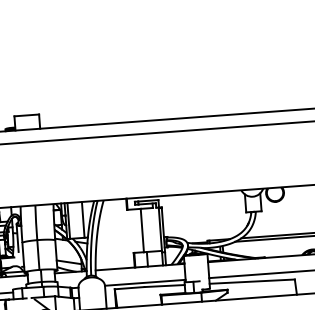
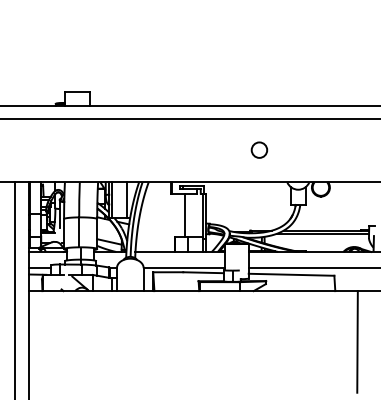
circle: (211, 159) -> (259, 149), added

